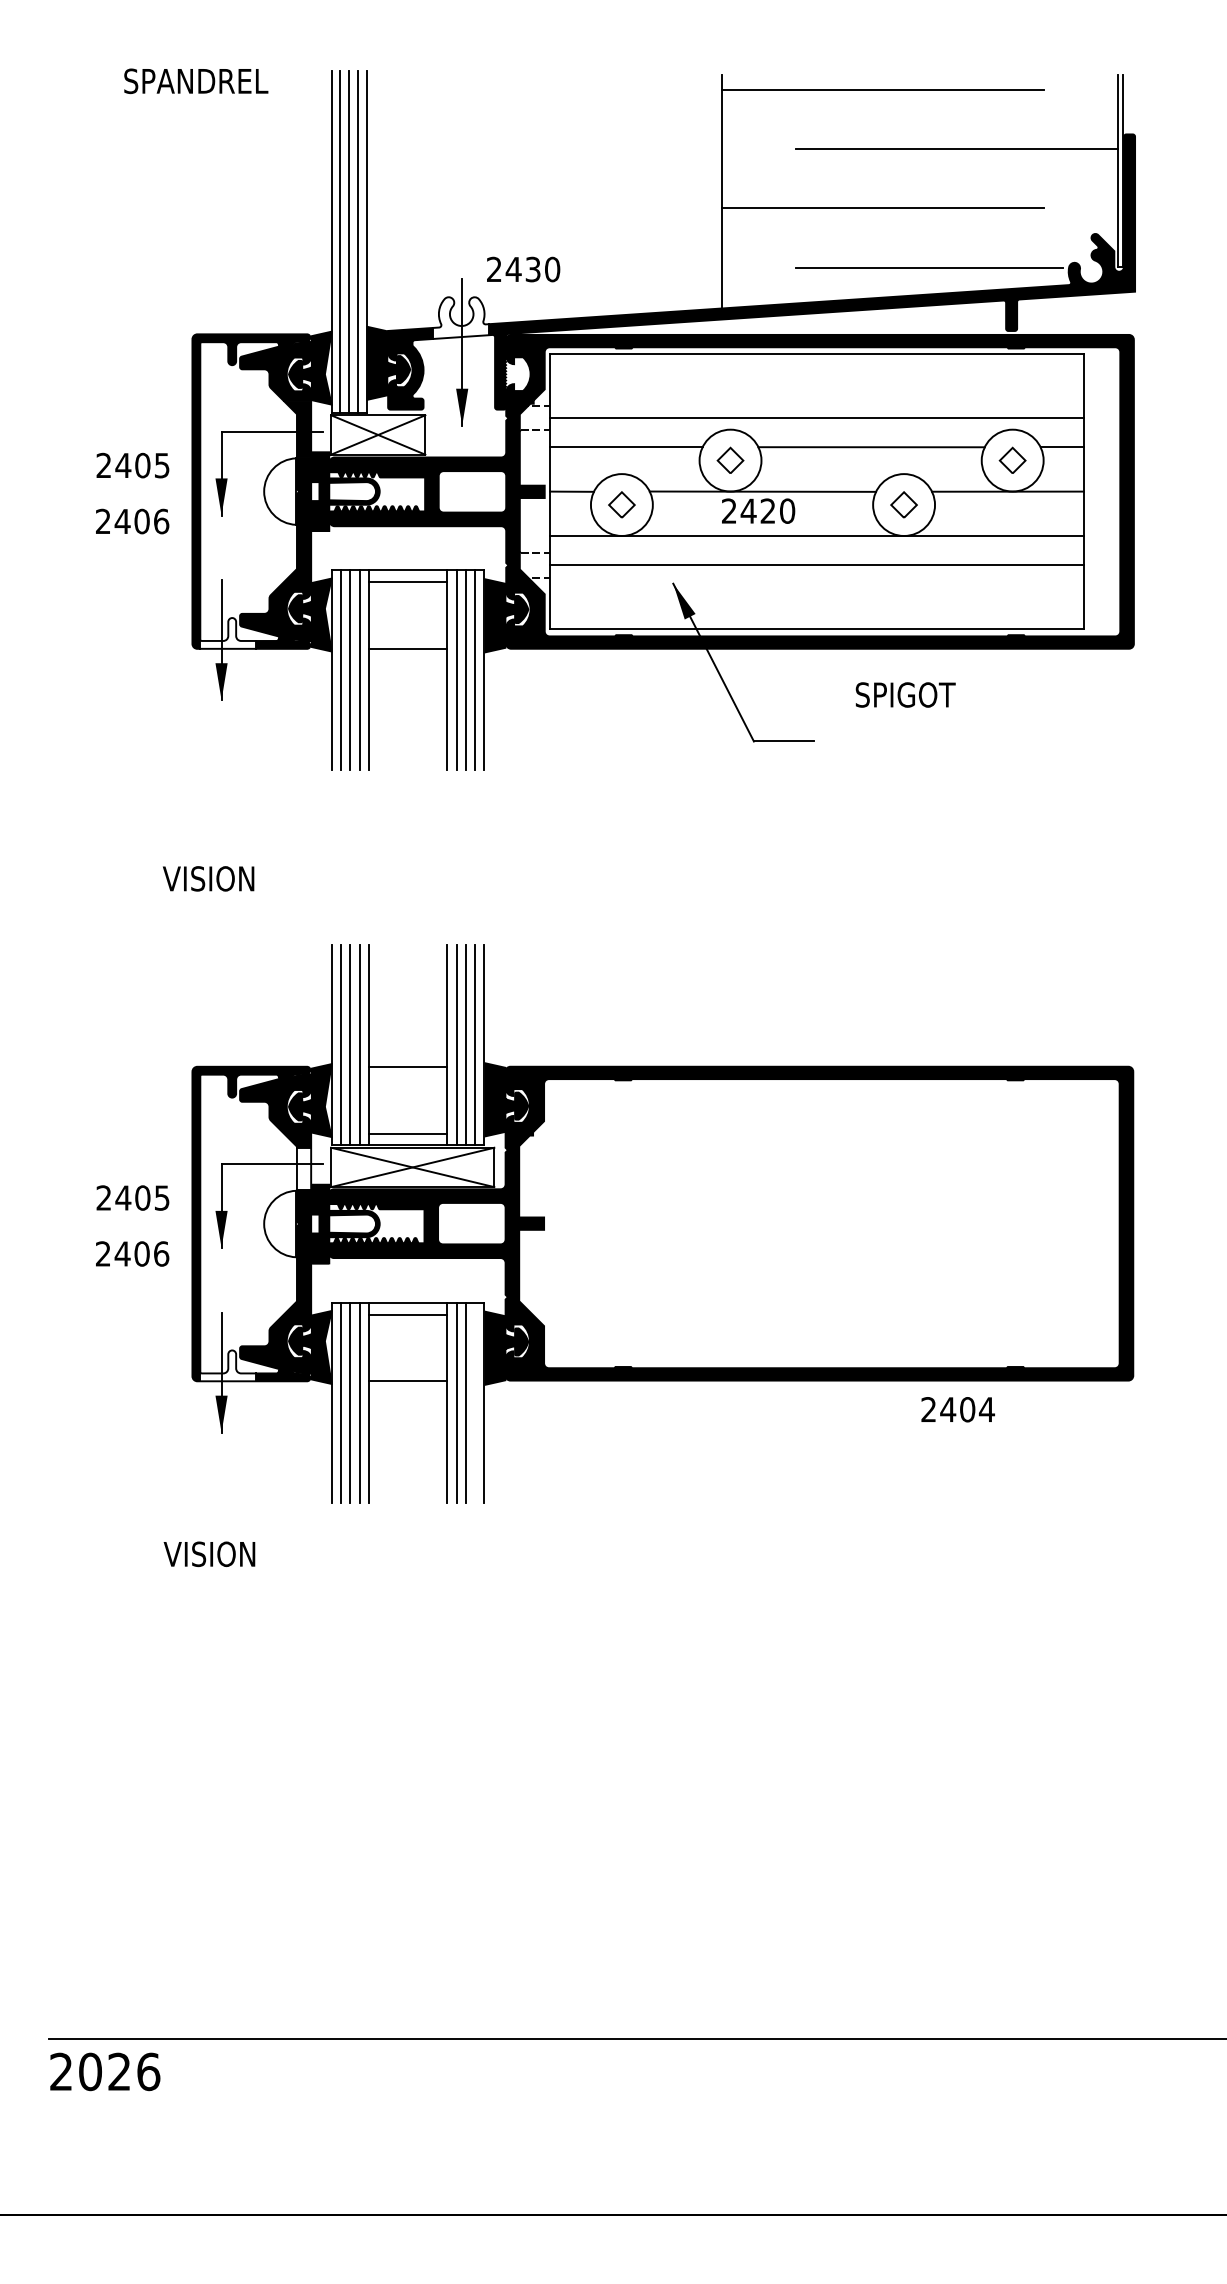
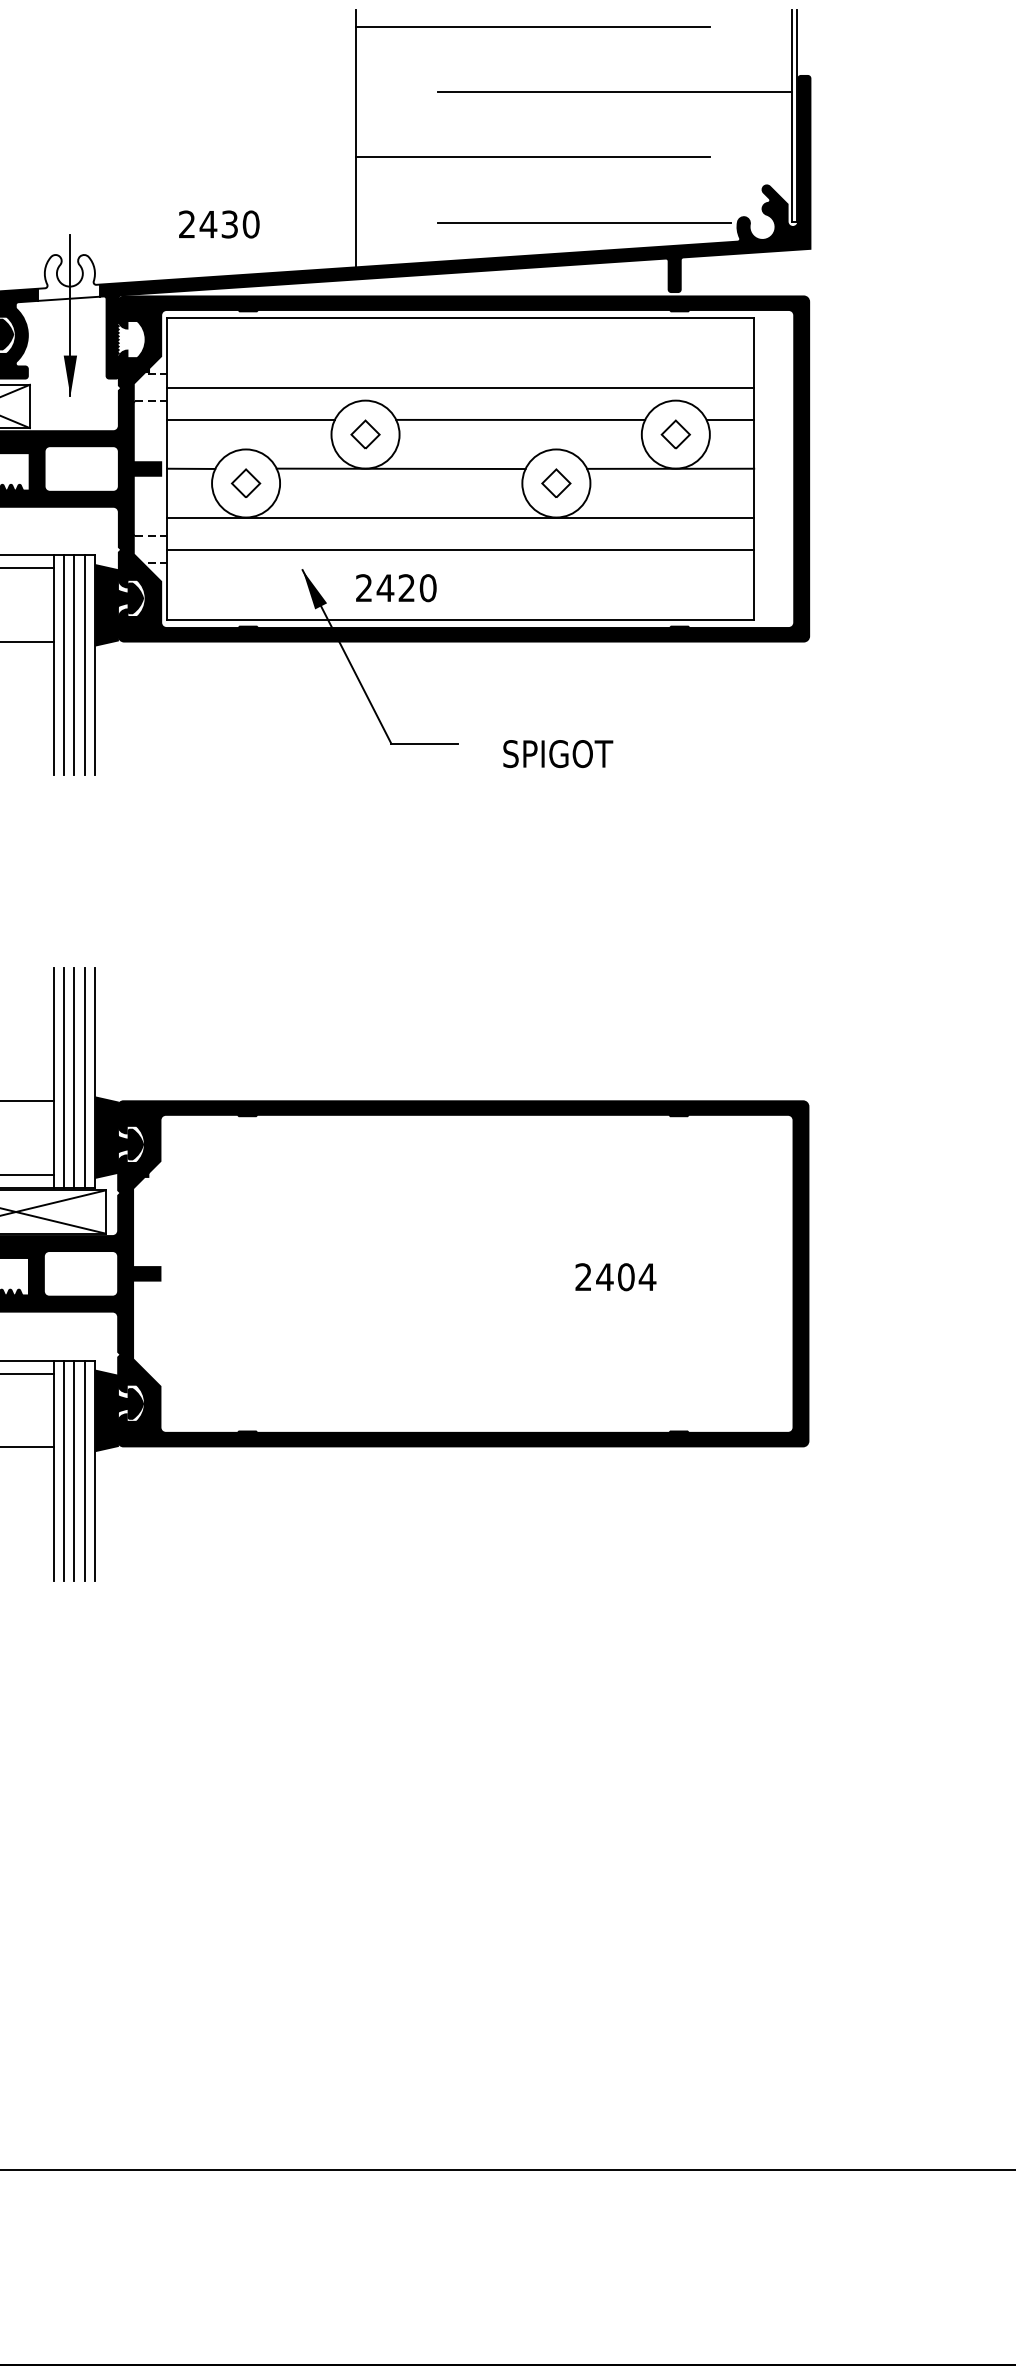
text: (523, 269) -> (219, 224), moved
text: (758, 510) -> (396, 587), moved
text: (905, 694) -> (557, 753), moved
line: (475, 1402) -> (85, 1470), added
text: (957, 1409) -> (615, 1276), moved

